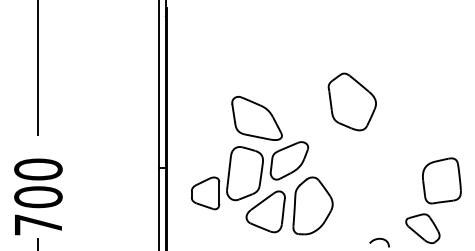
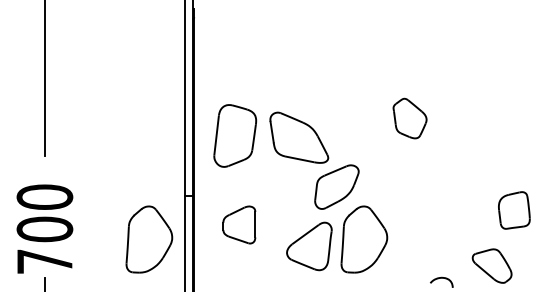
part: (351, 101) -> (409, 118), size x0.6
part: (245, 173) -> (235, 135), moved
part: (442, 180) -> (514, 210), size x0.7
part: (128, 205) -> (149, 239), added

